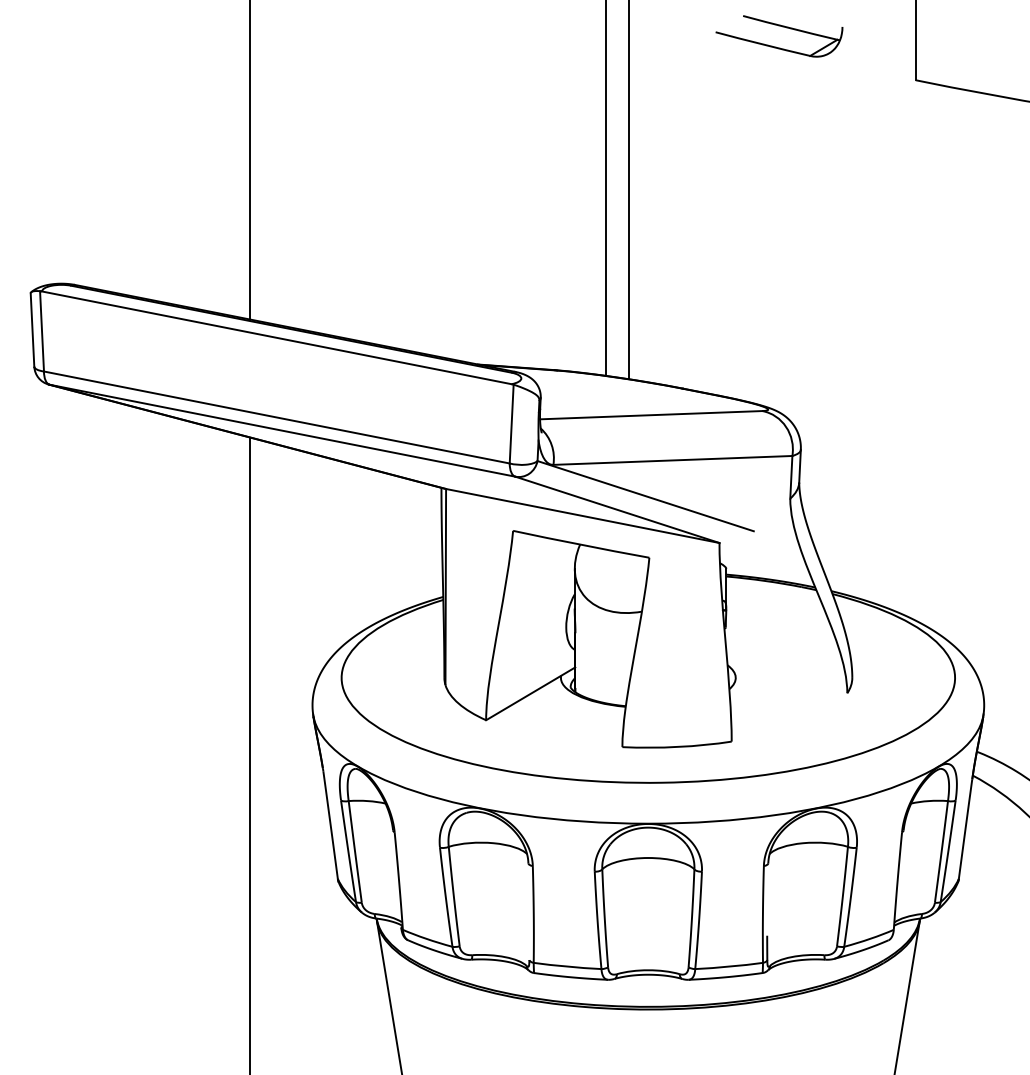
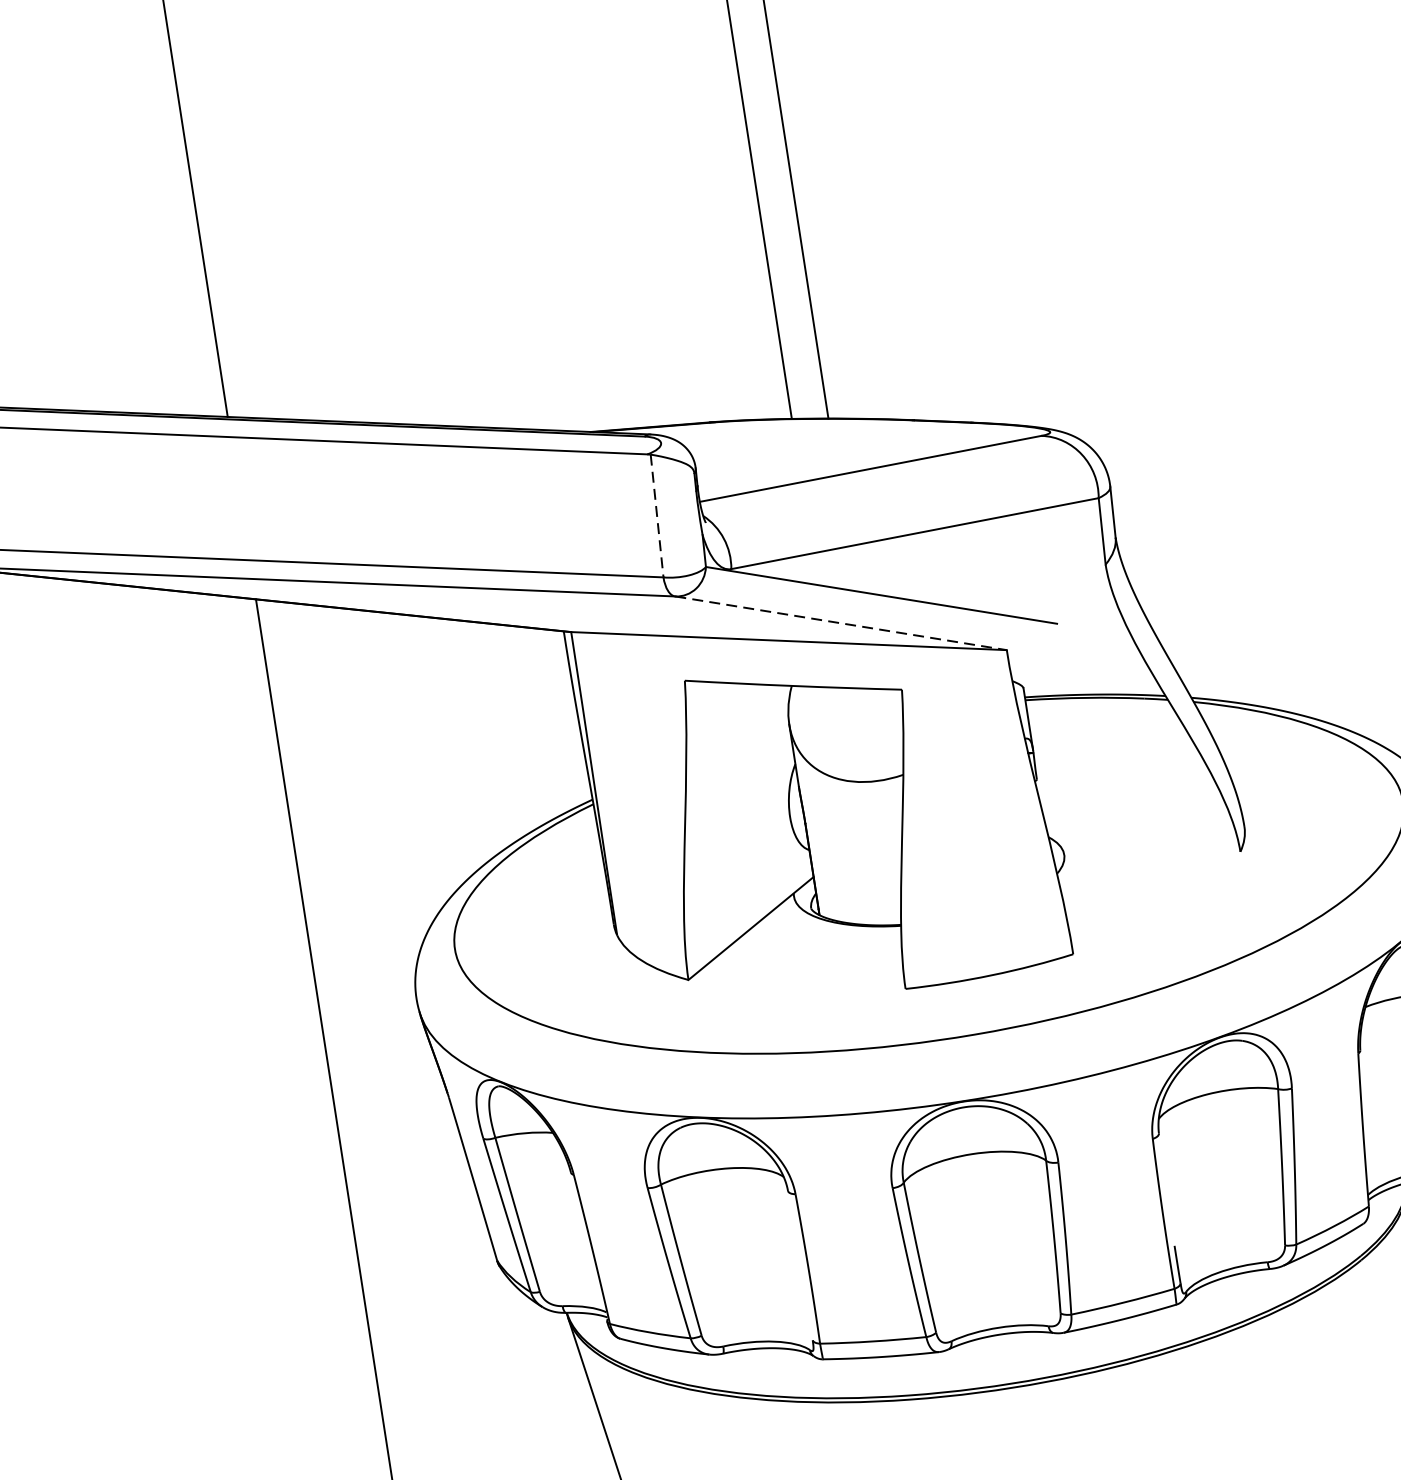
line: (511, 424) -> (656, 516), solid -> dashed
line: (617, 510) -> (841, 624), solid -> dashed

